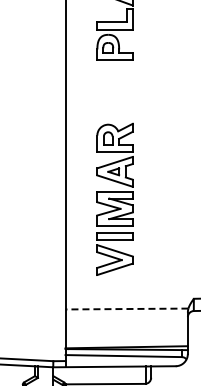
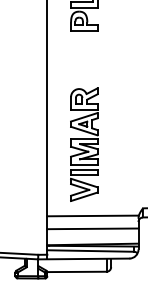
part: (114, 198) -> (83, 144), moved
line: (126, 309) -> (92, 216), dashed -> solid
line: (126, 325) -> (92, 228), added

